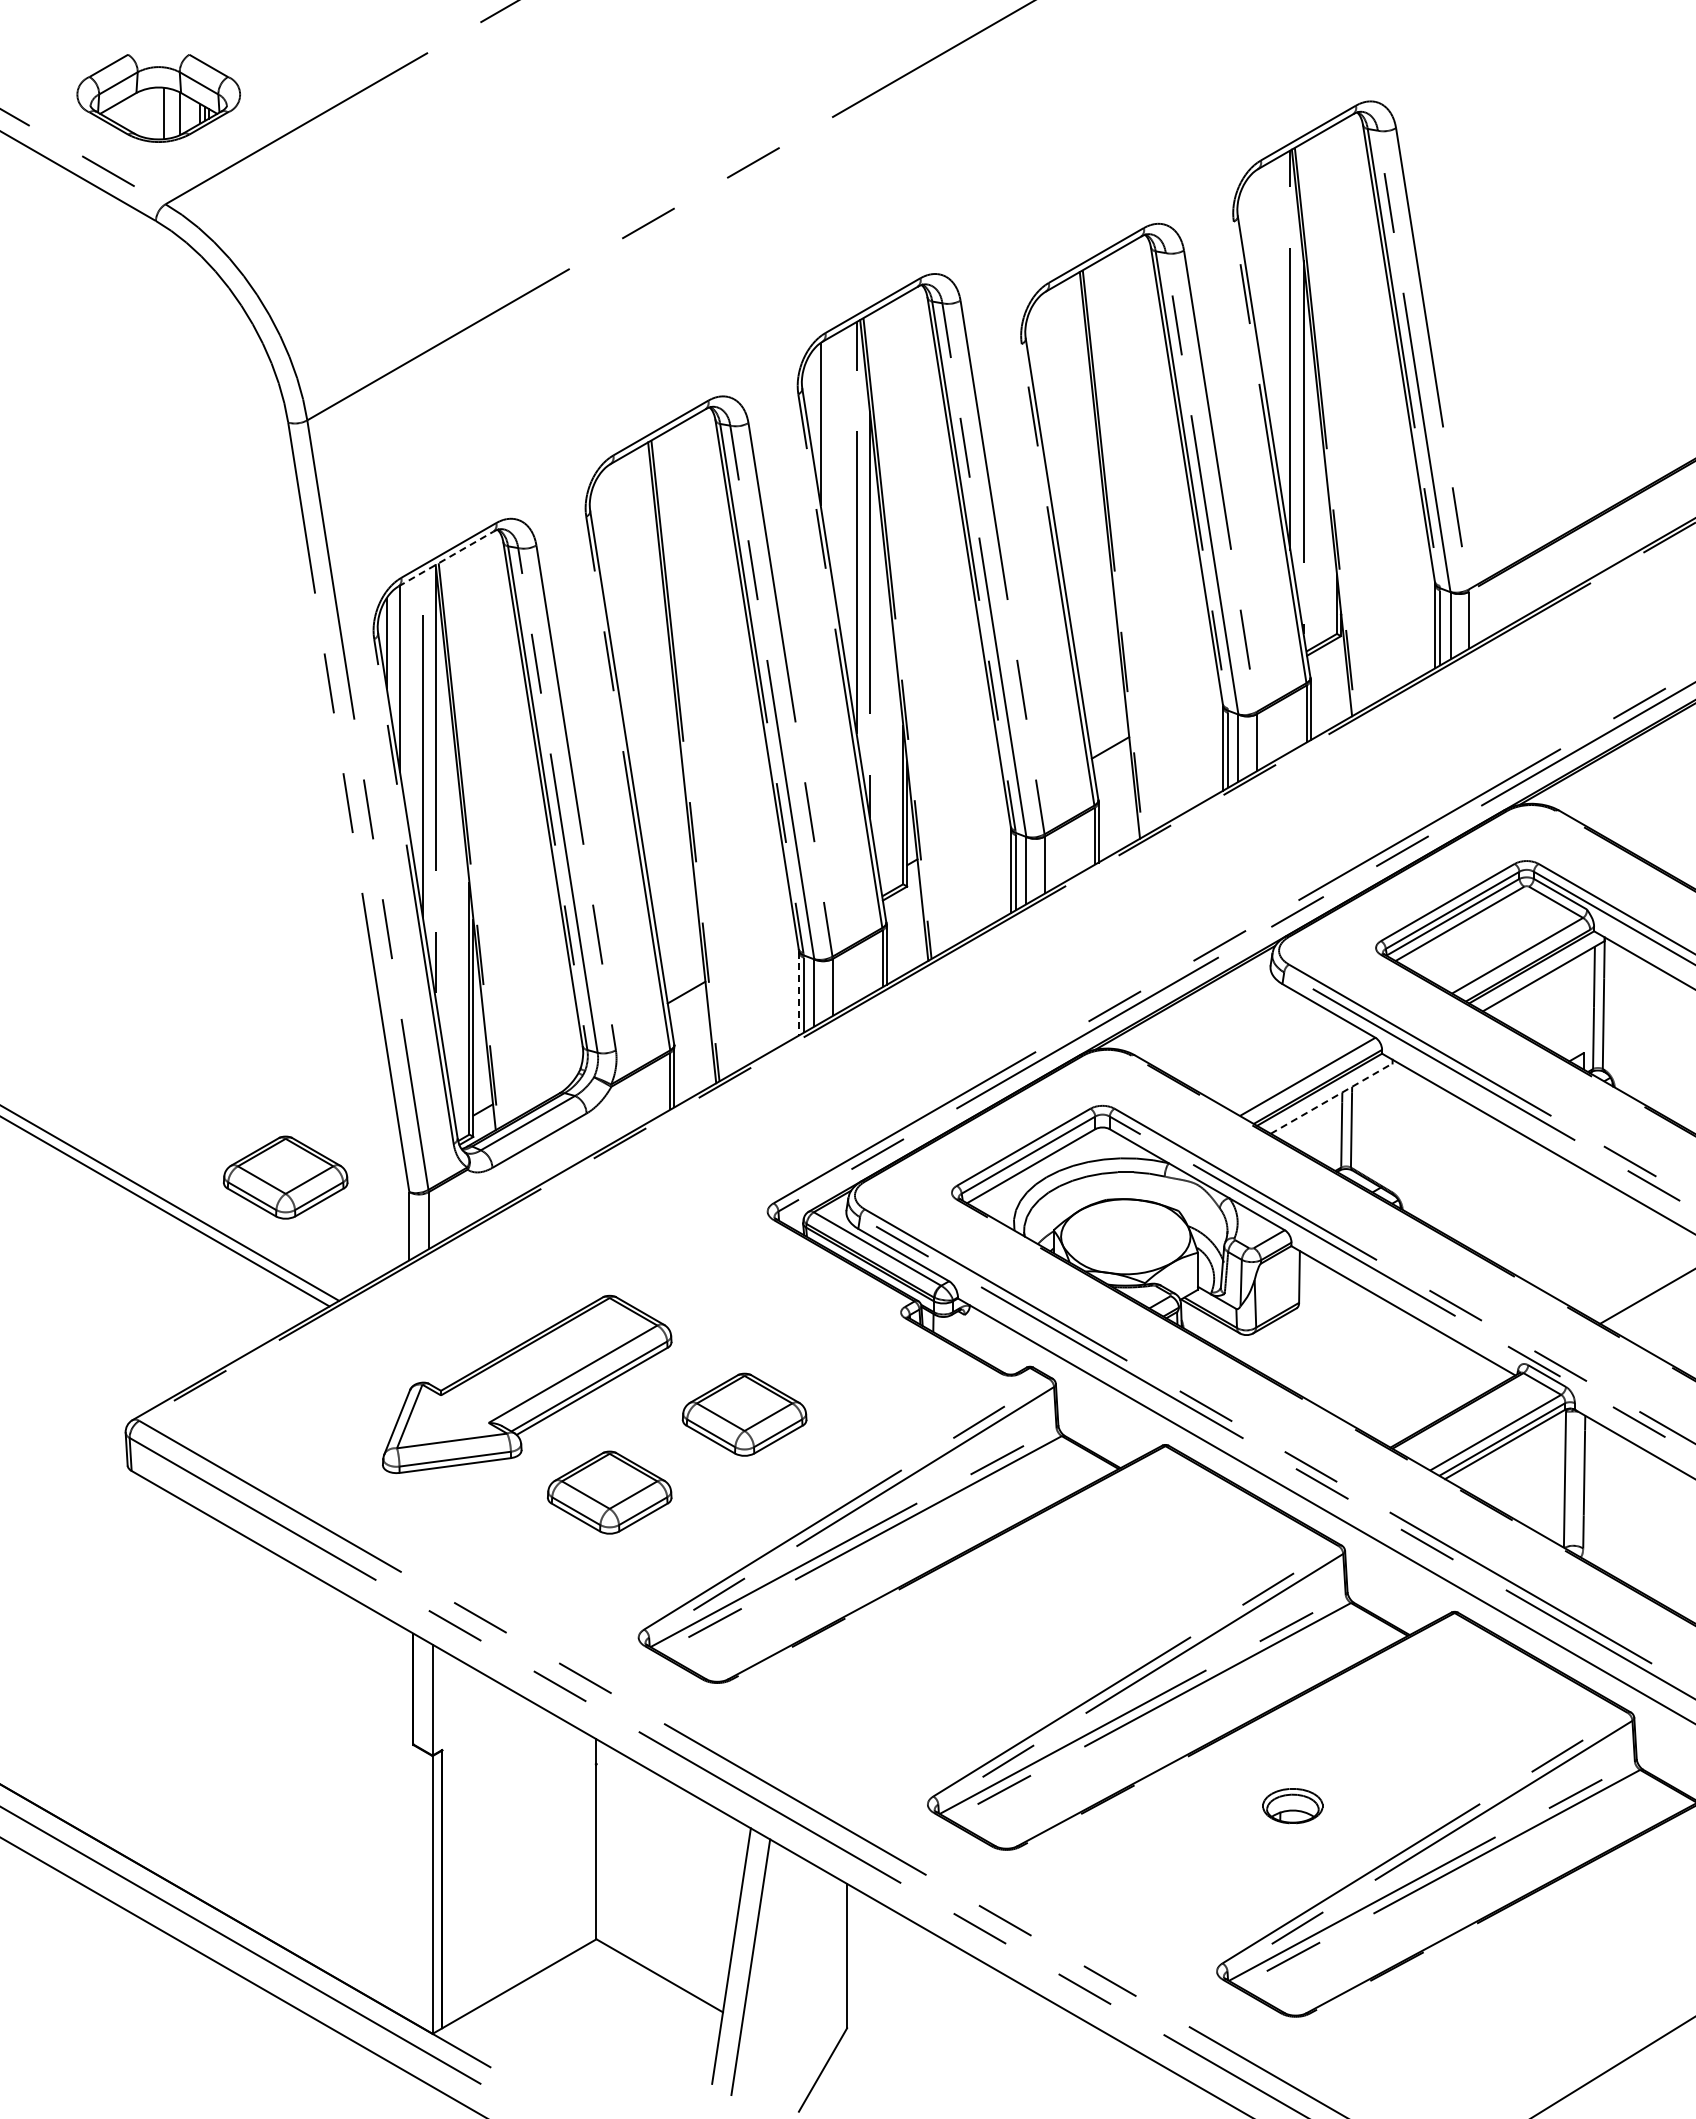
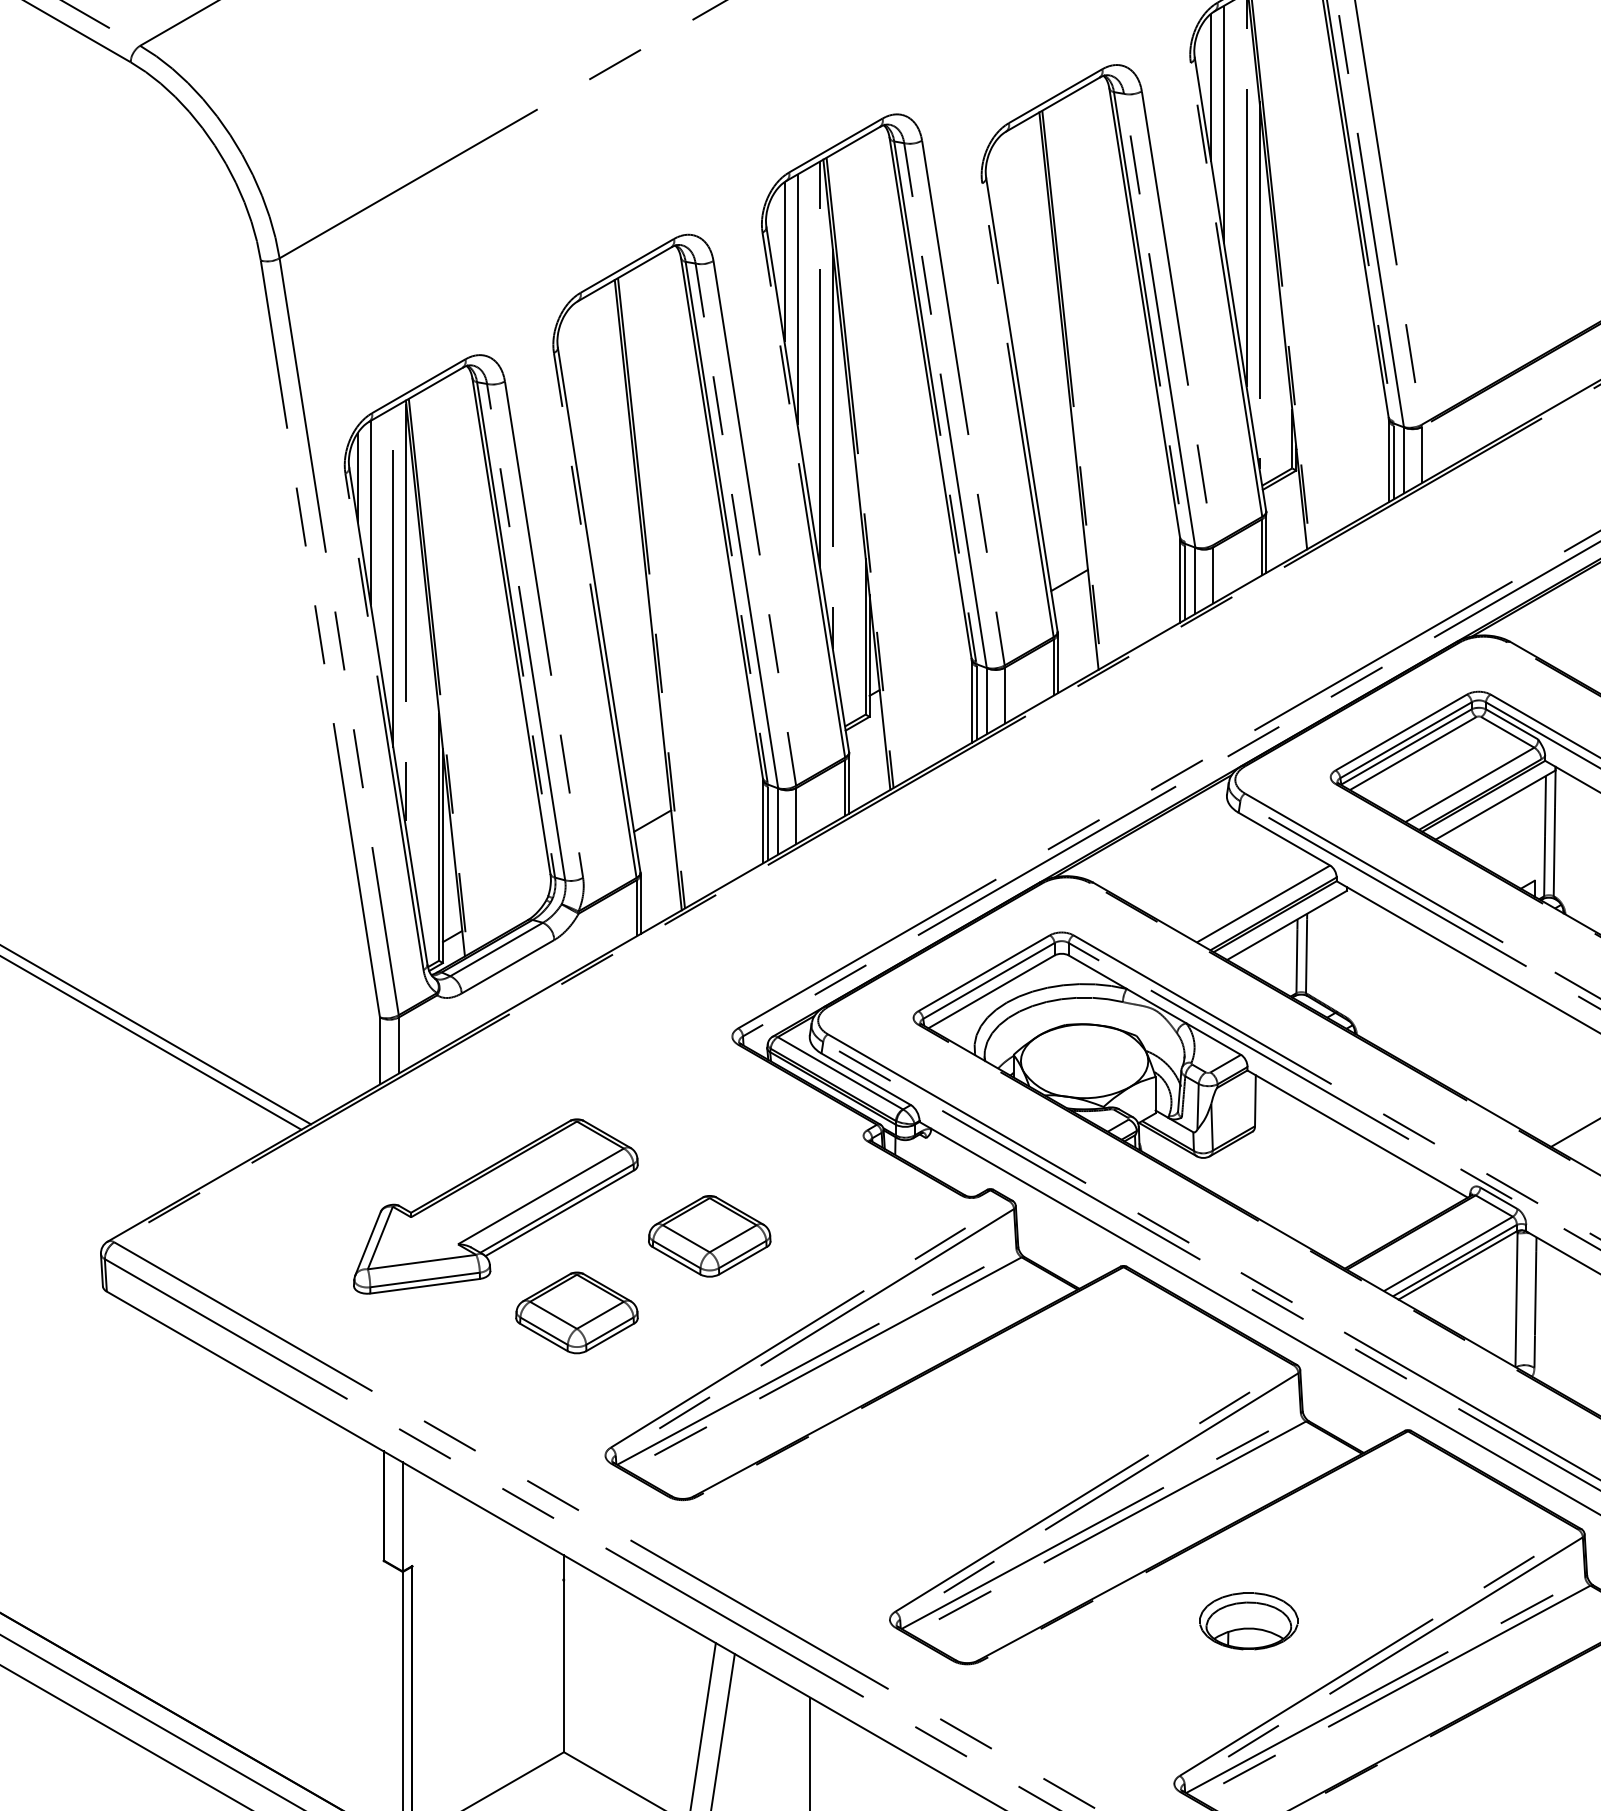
line: (1254, 246) -> (1211, 87), added
line: (1267, 284) -> (1223, 124), added
line: (833, 462) -> (797, 299), added
line: (446, 559) -> (416, 395), dashed -> solid
line: (798, 993) -> (762, 822), dashed -> solid
line: (1332, 1098) -> (1287, 925), dashed -> solid
part: (285, 1177) -> (258, 1002), removed
part: (1292, 1805) -> (1248, 1620), size x1.67

